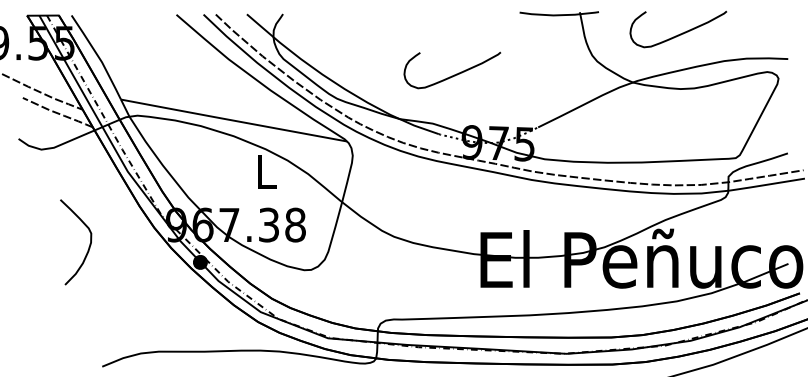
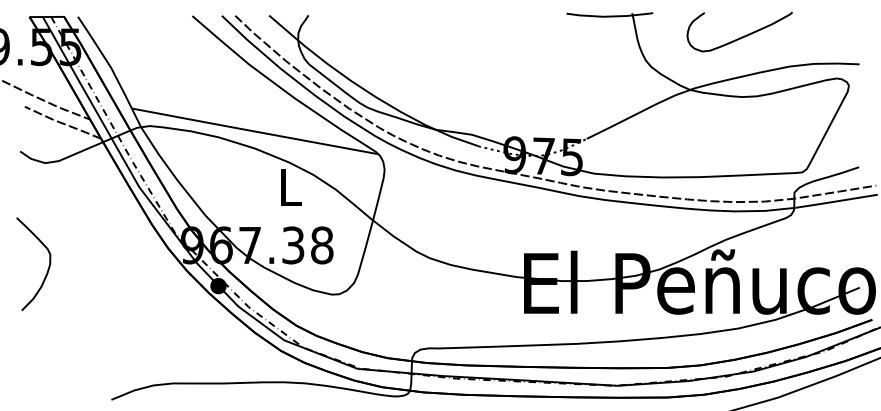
curve: (454, 74) -> (495, 81), removed
curve: (88, 247) -> (47, 269), moved

